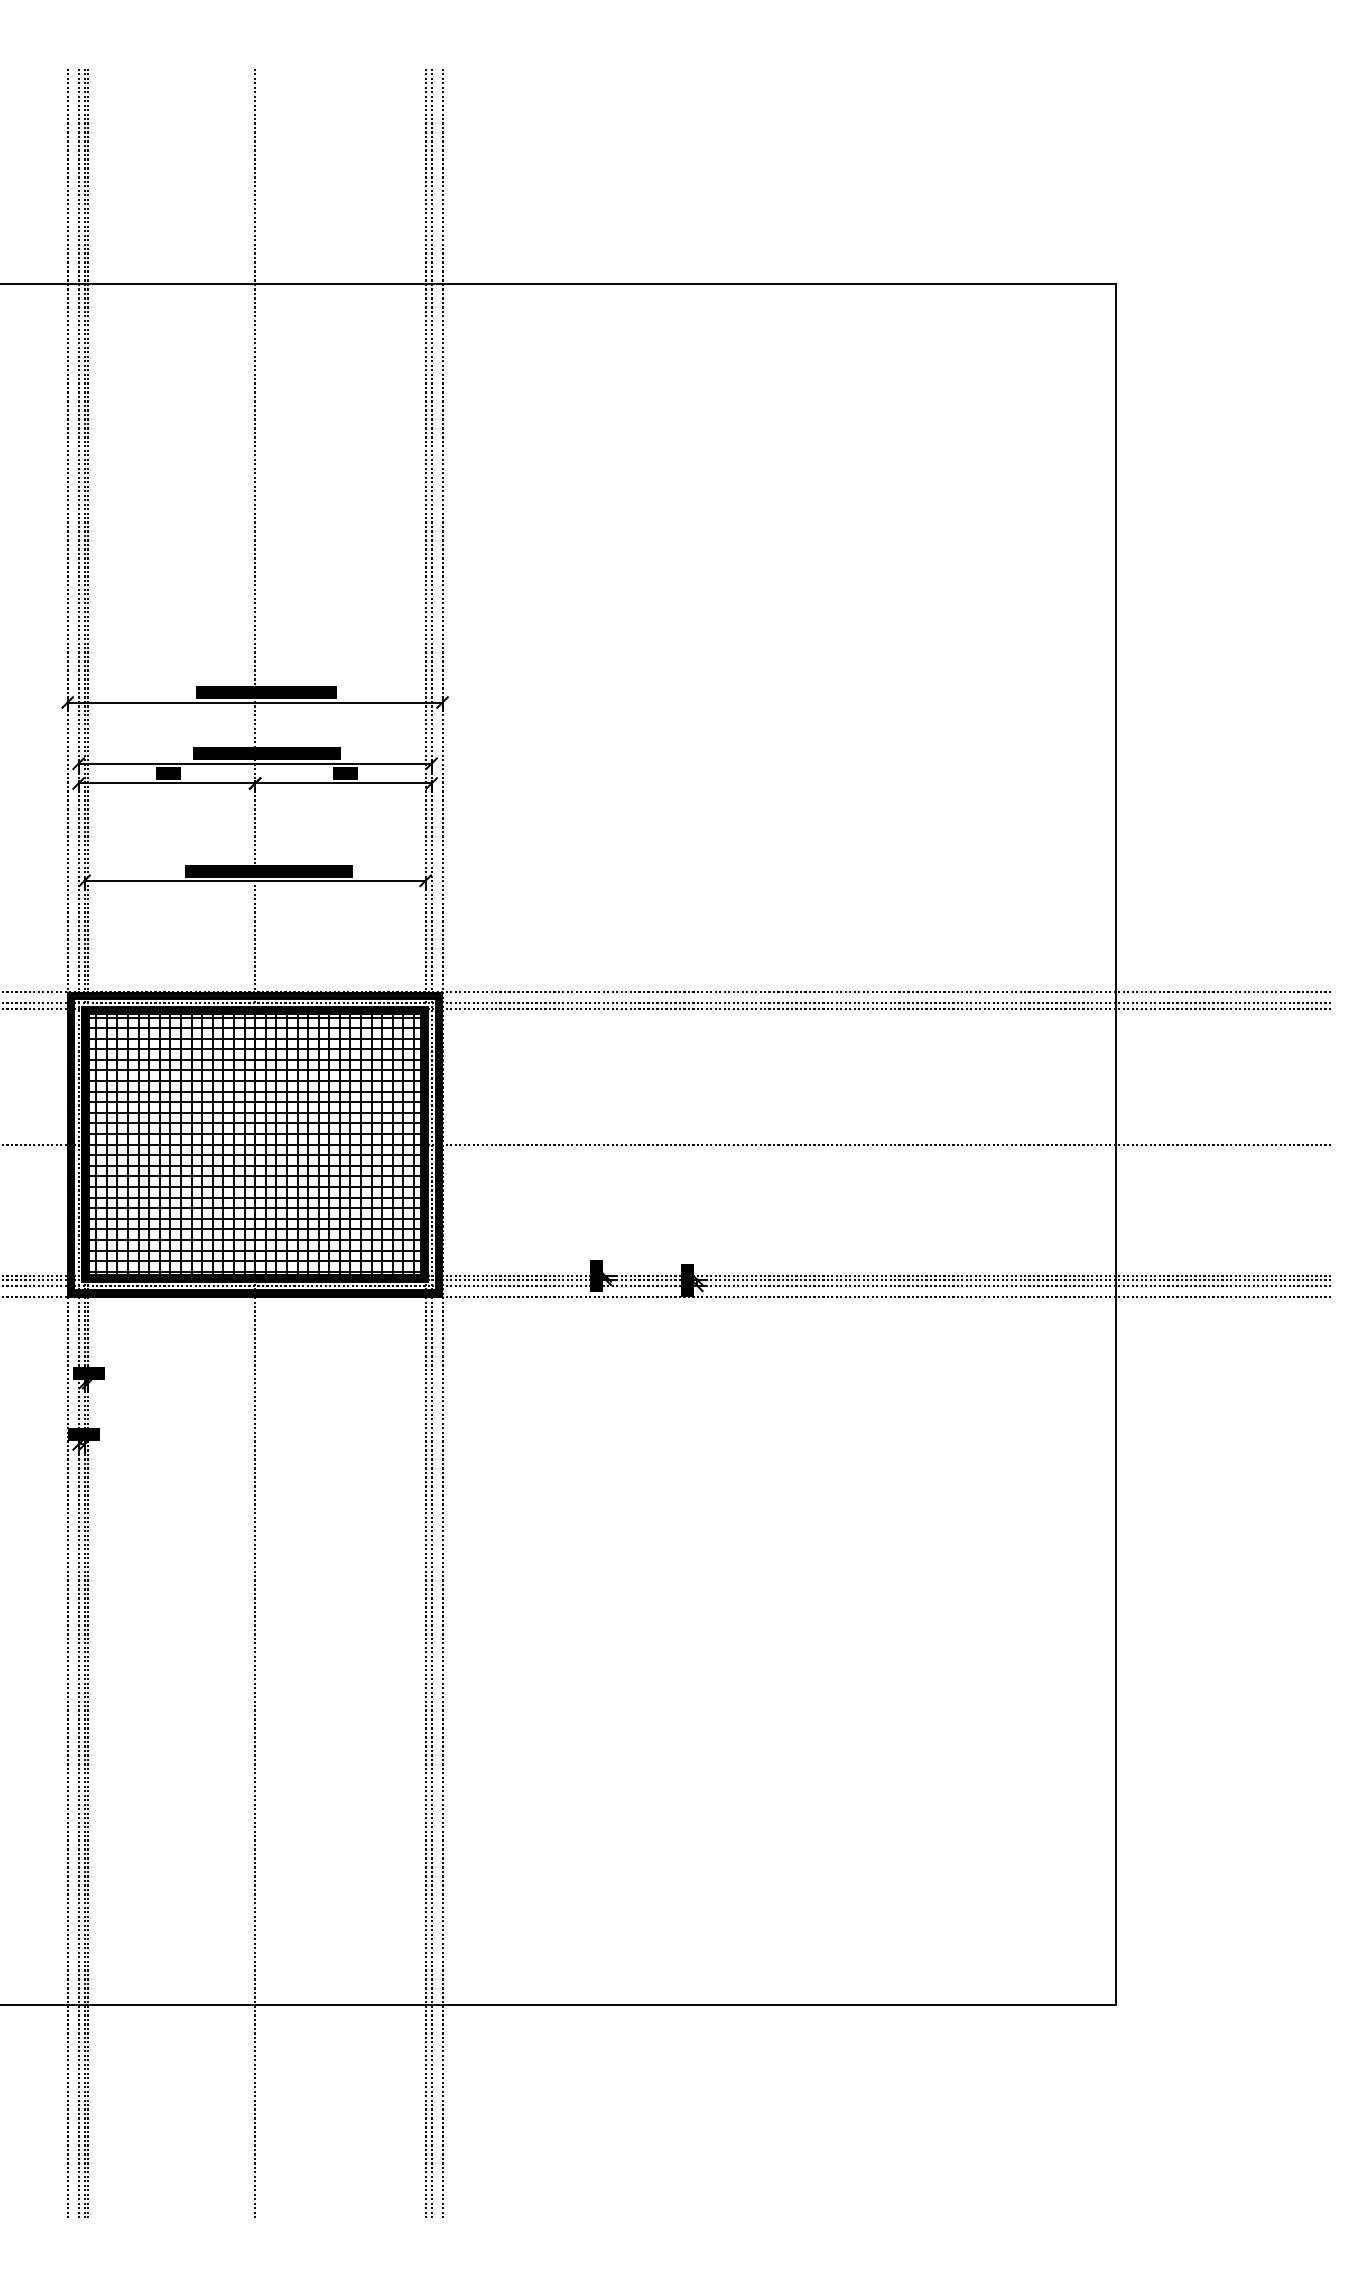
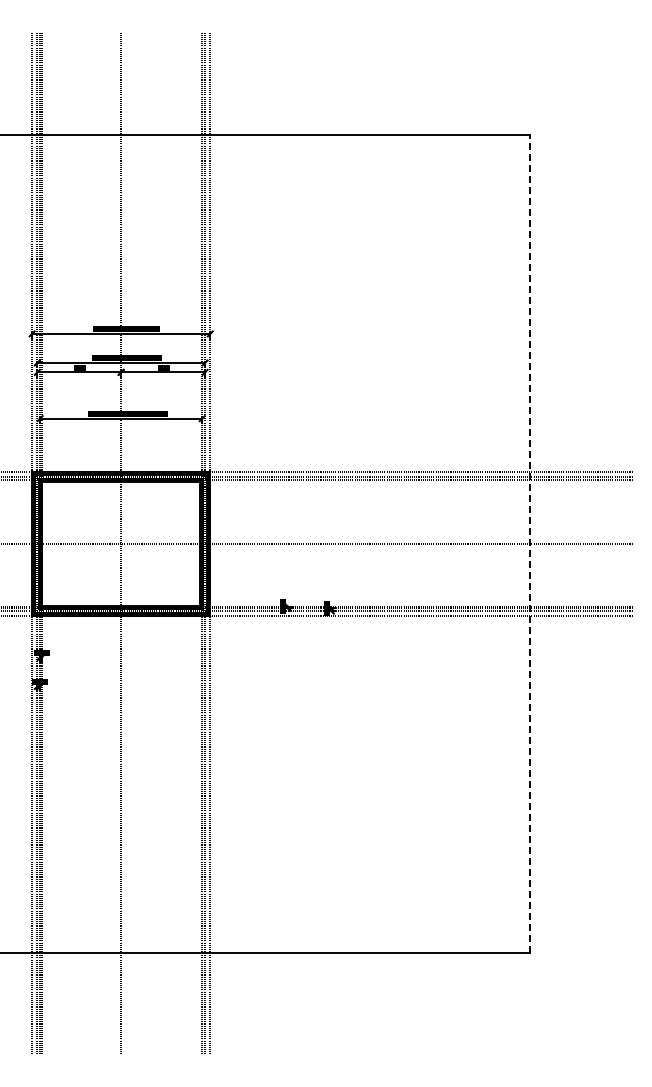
hatch: (255, 1141) -> (121, 542), removed
line: (1116, 1143) -> (530, 543), solid -> dashed

